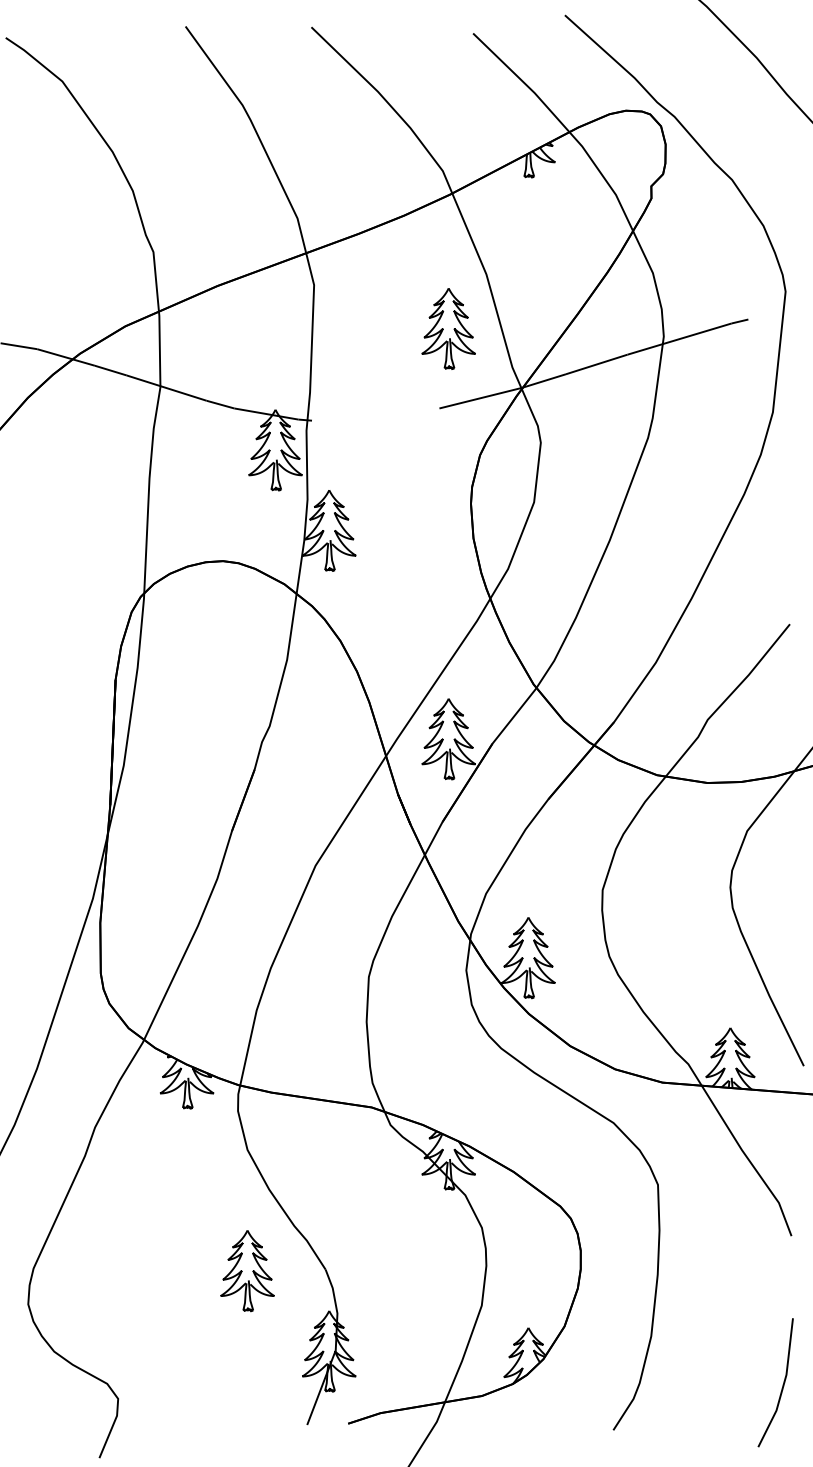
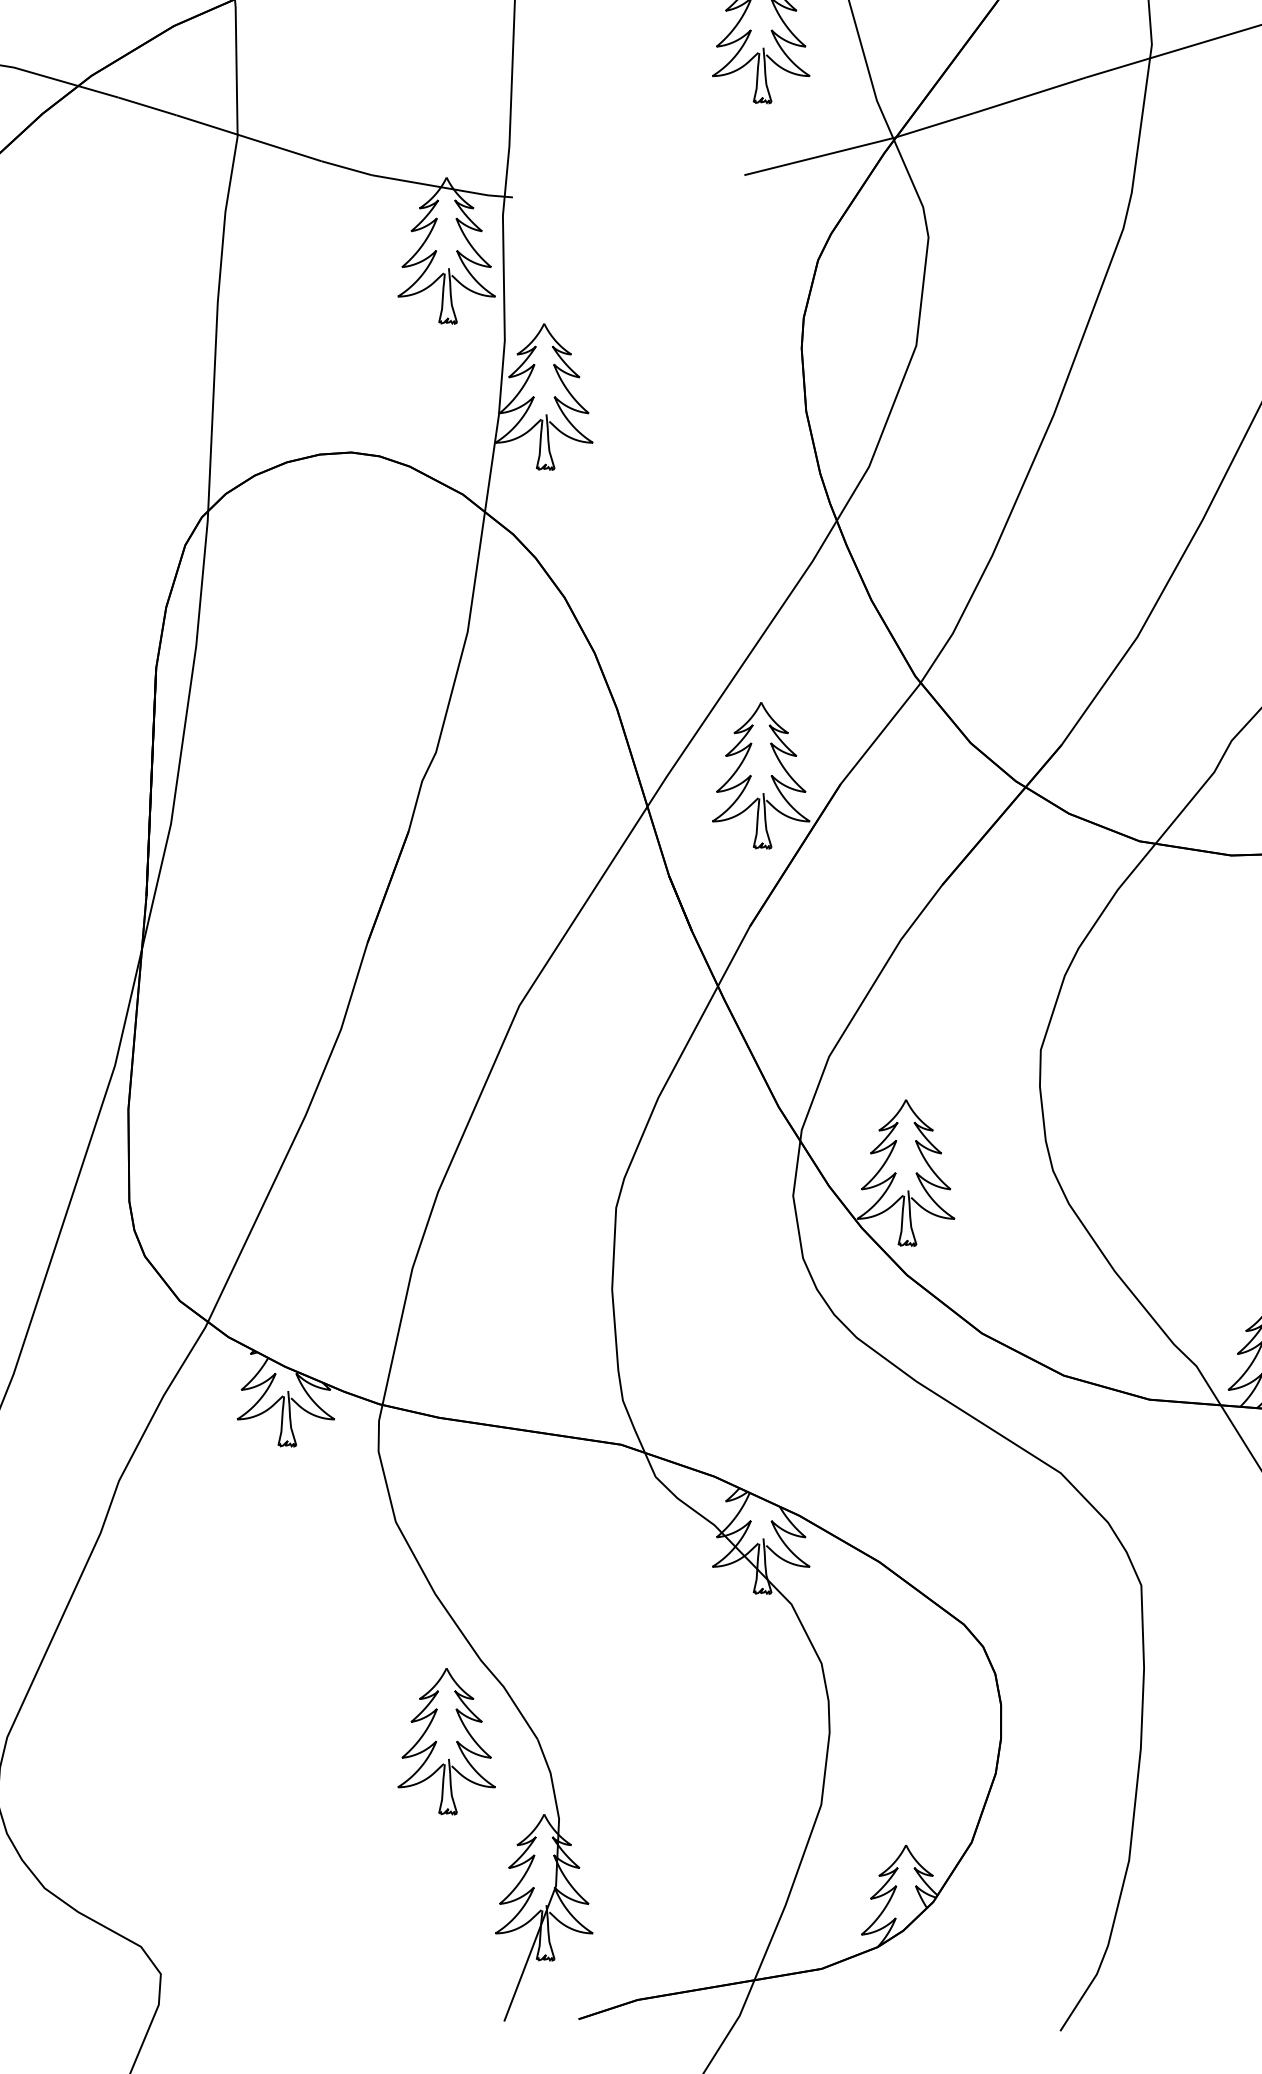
part: (247, 1271) -> (446, 1742), moved

